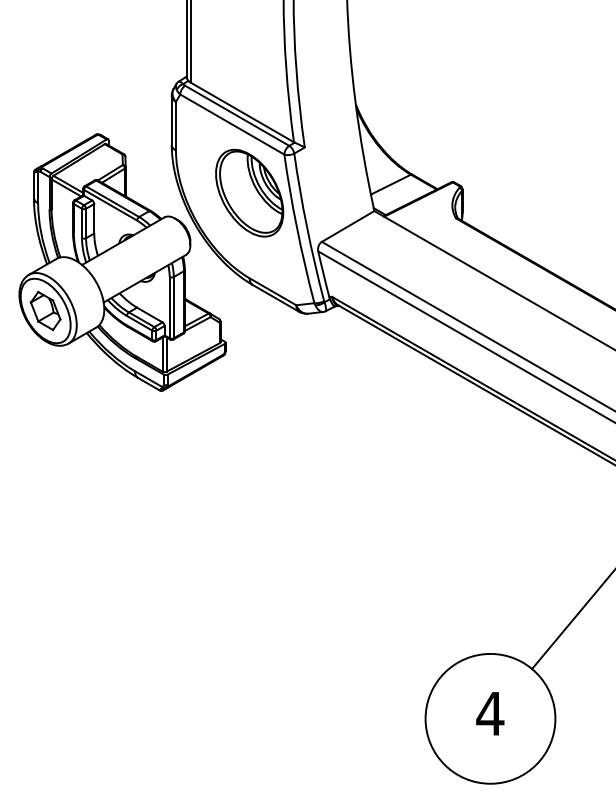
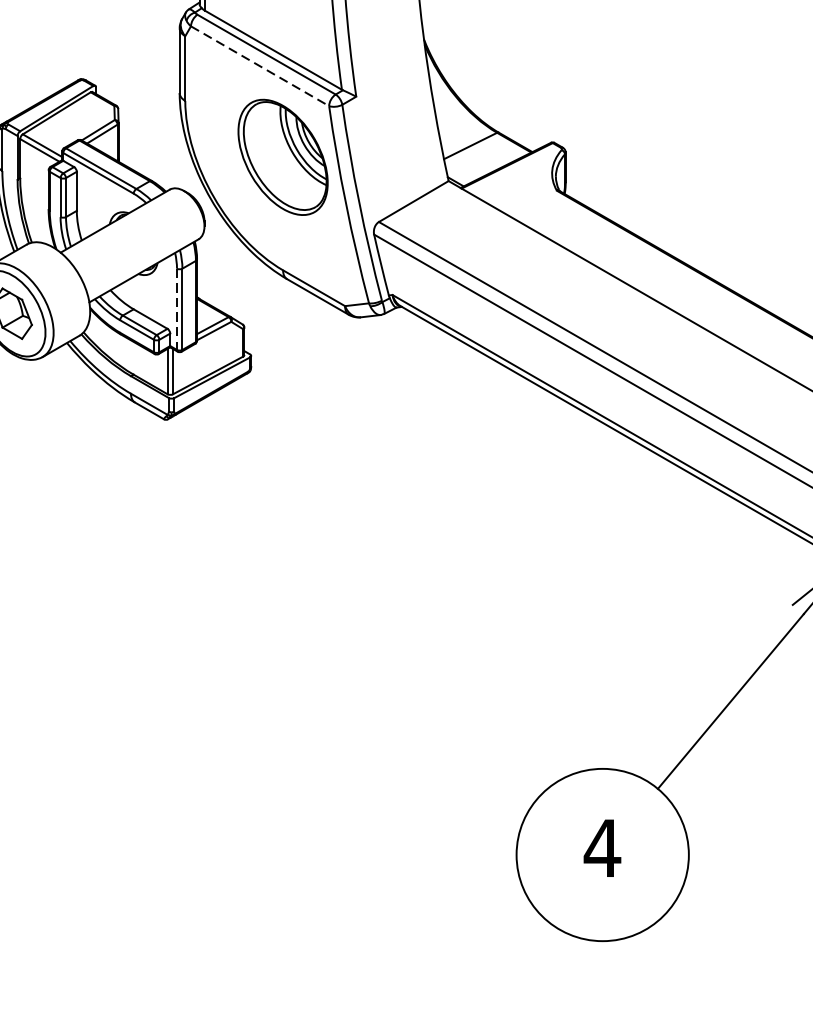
line: (232, 124) -> (260, 66), solid -> dashed
line: (169, 307) -> (176, 309), solid -> dashed

